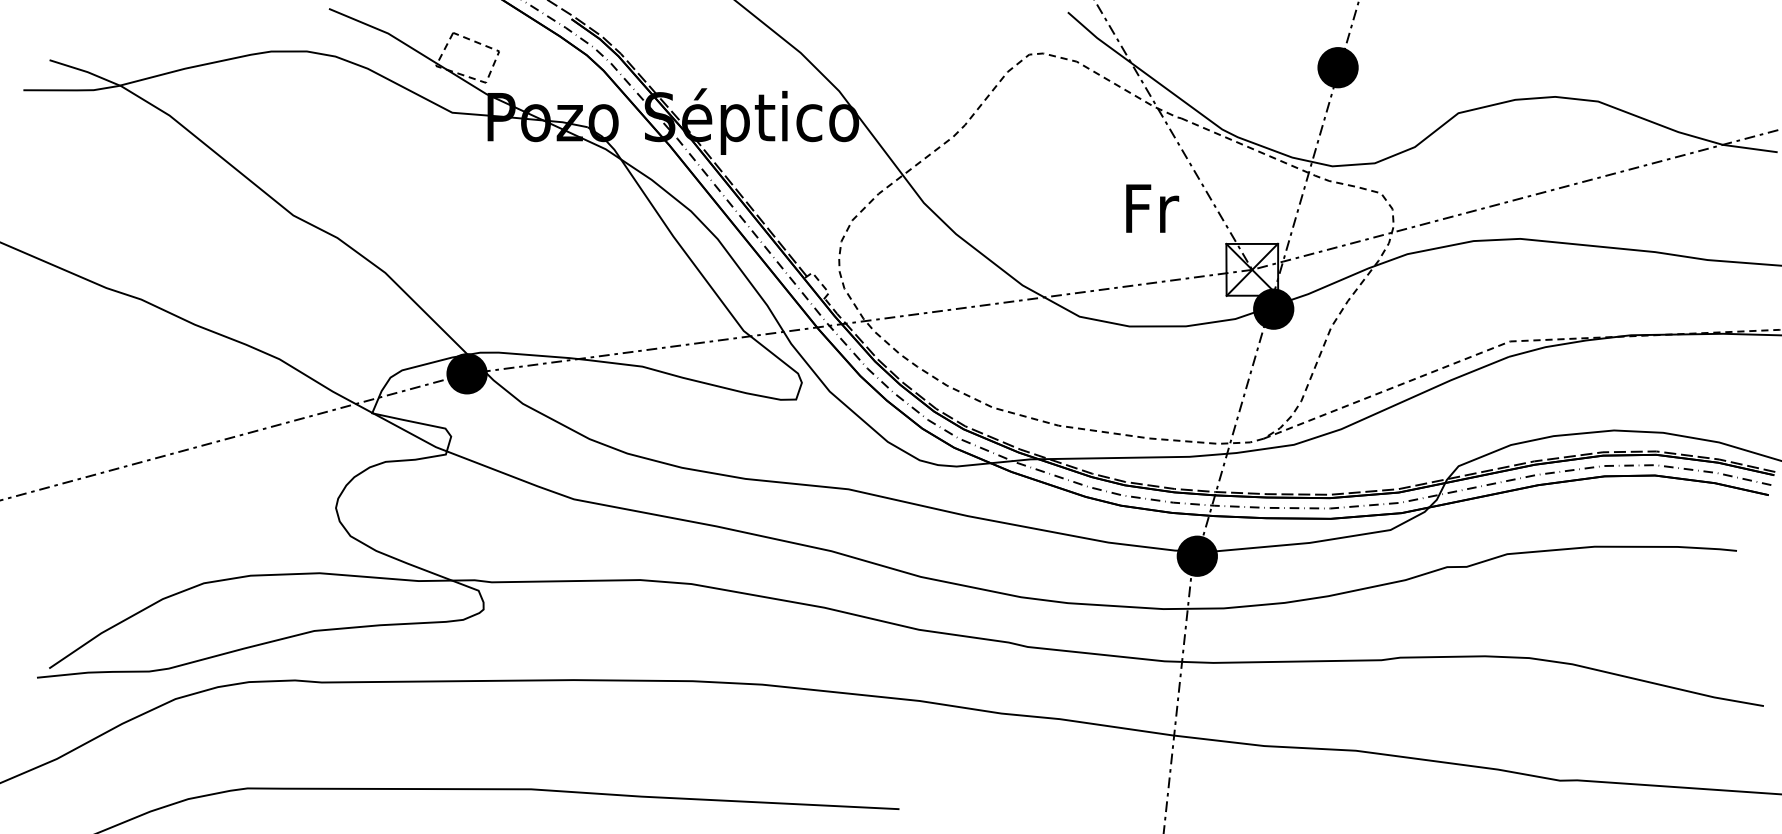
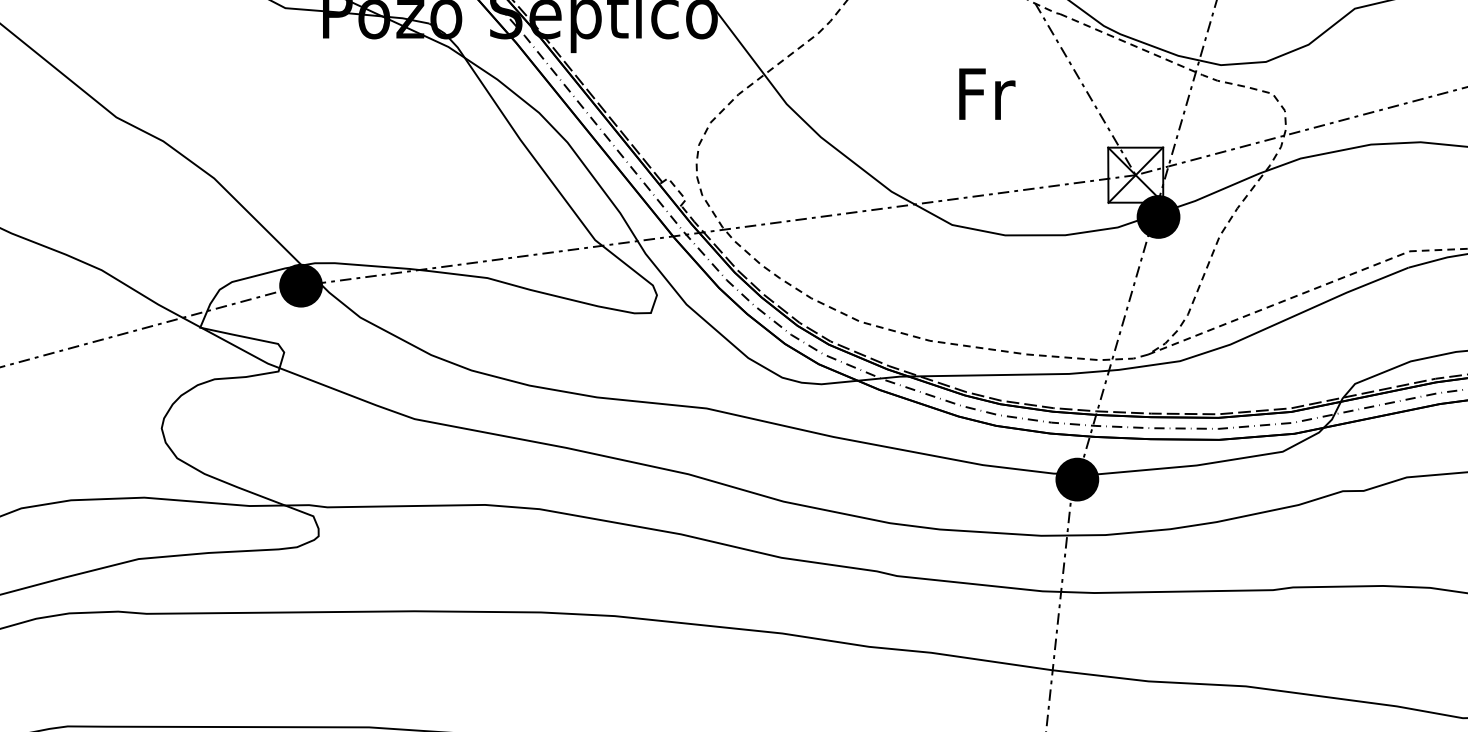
text: (1152, 208) -> (987, 94), moved

